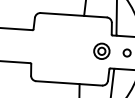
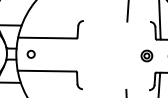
line: (73, 14) -> (116, 20), removed
part: (101, 50) -> (146, 55), size x0.7
line: (68, 83) -> (115, 89), removed

